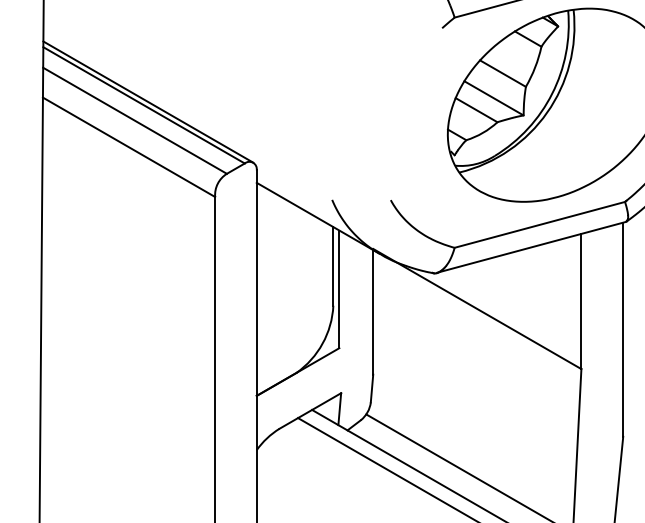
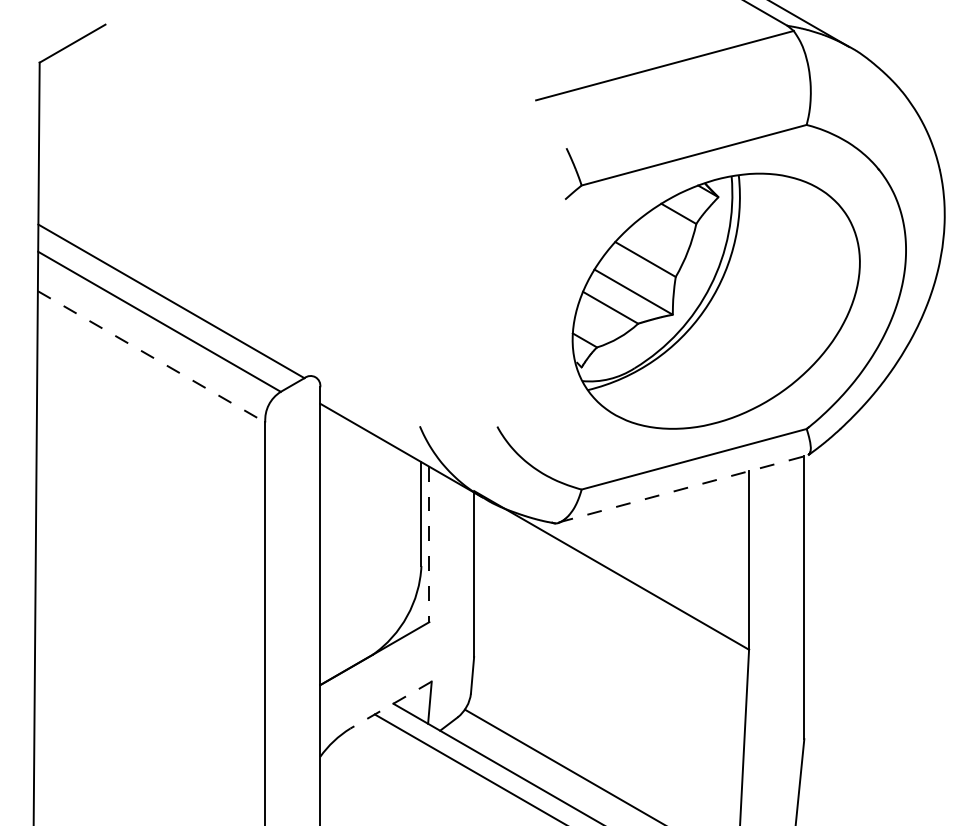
line: (147, 102) -> (176, 297), removed
line: (129, 147) -> (152, 357), solid -> dashed
line: (531, 247) -> (683, 488), solid -> dashed
line: (339, 289) -> (429, 544), solid -> dashed
line: (310, 411) -> (391, 705), solid -> dashed

